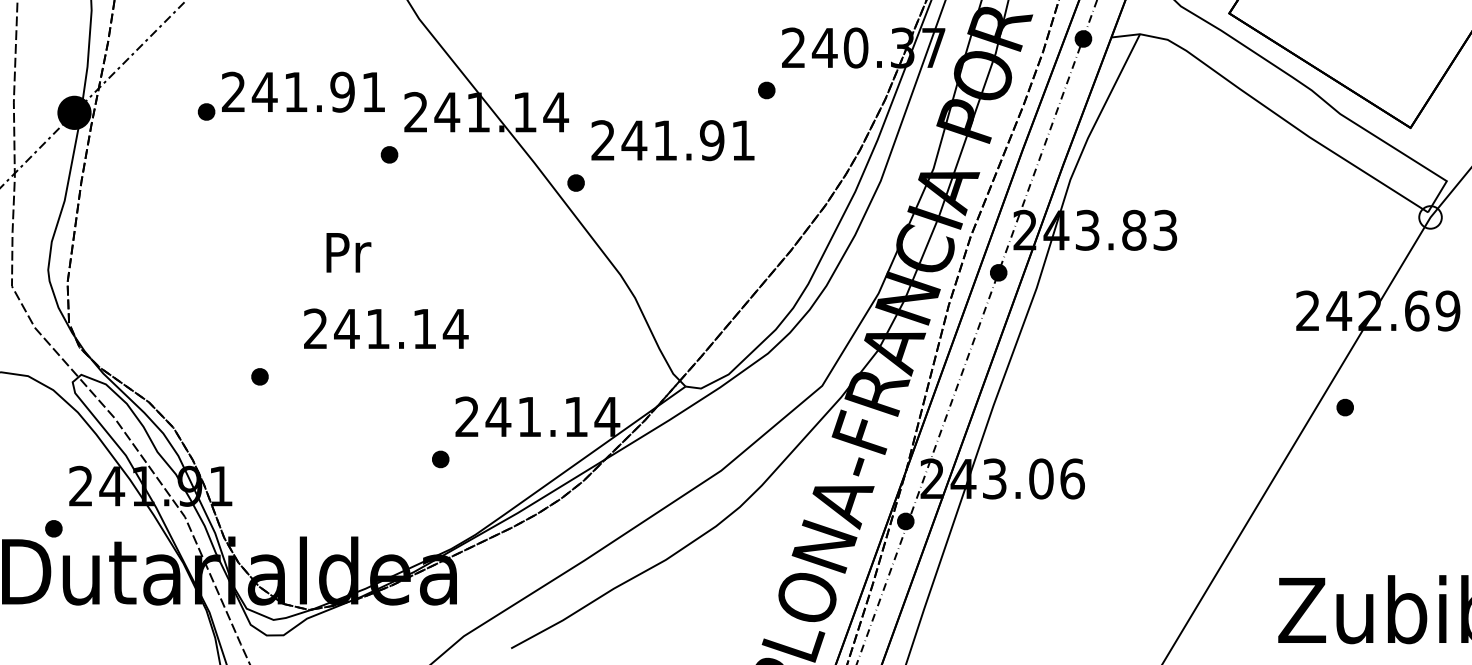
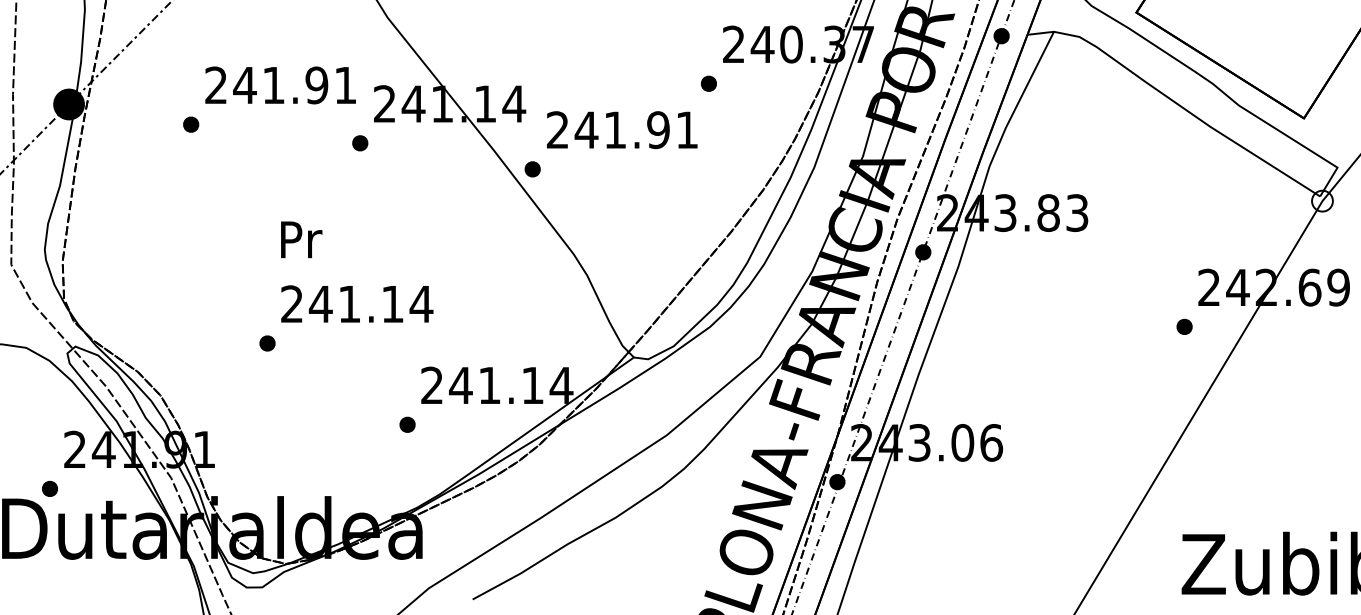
part: (206, 111) -> (191, 124), moved
text: (348, 252) -> (301, 239), moved
part: (259, 376) -> (267, 343), moved
part: (1345, 407) -> (1184, 326), moved

